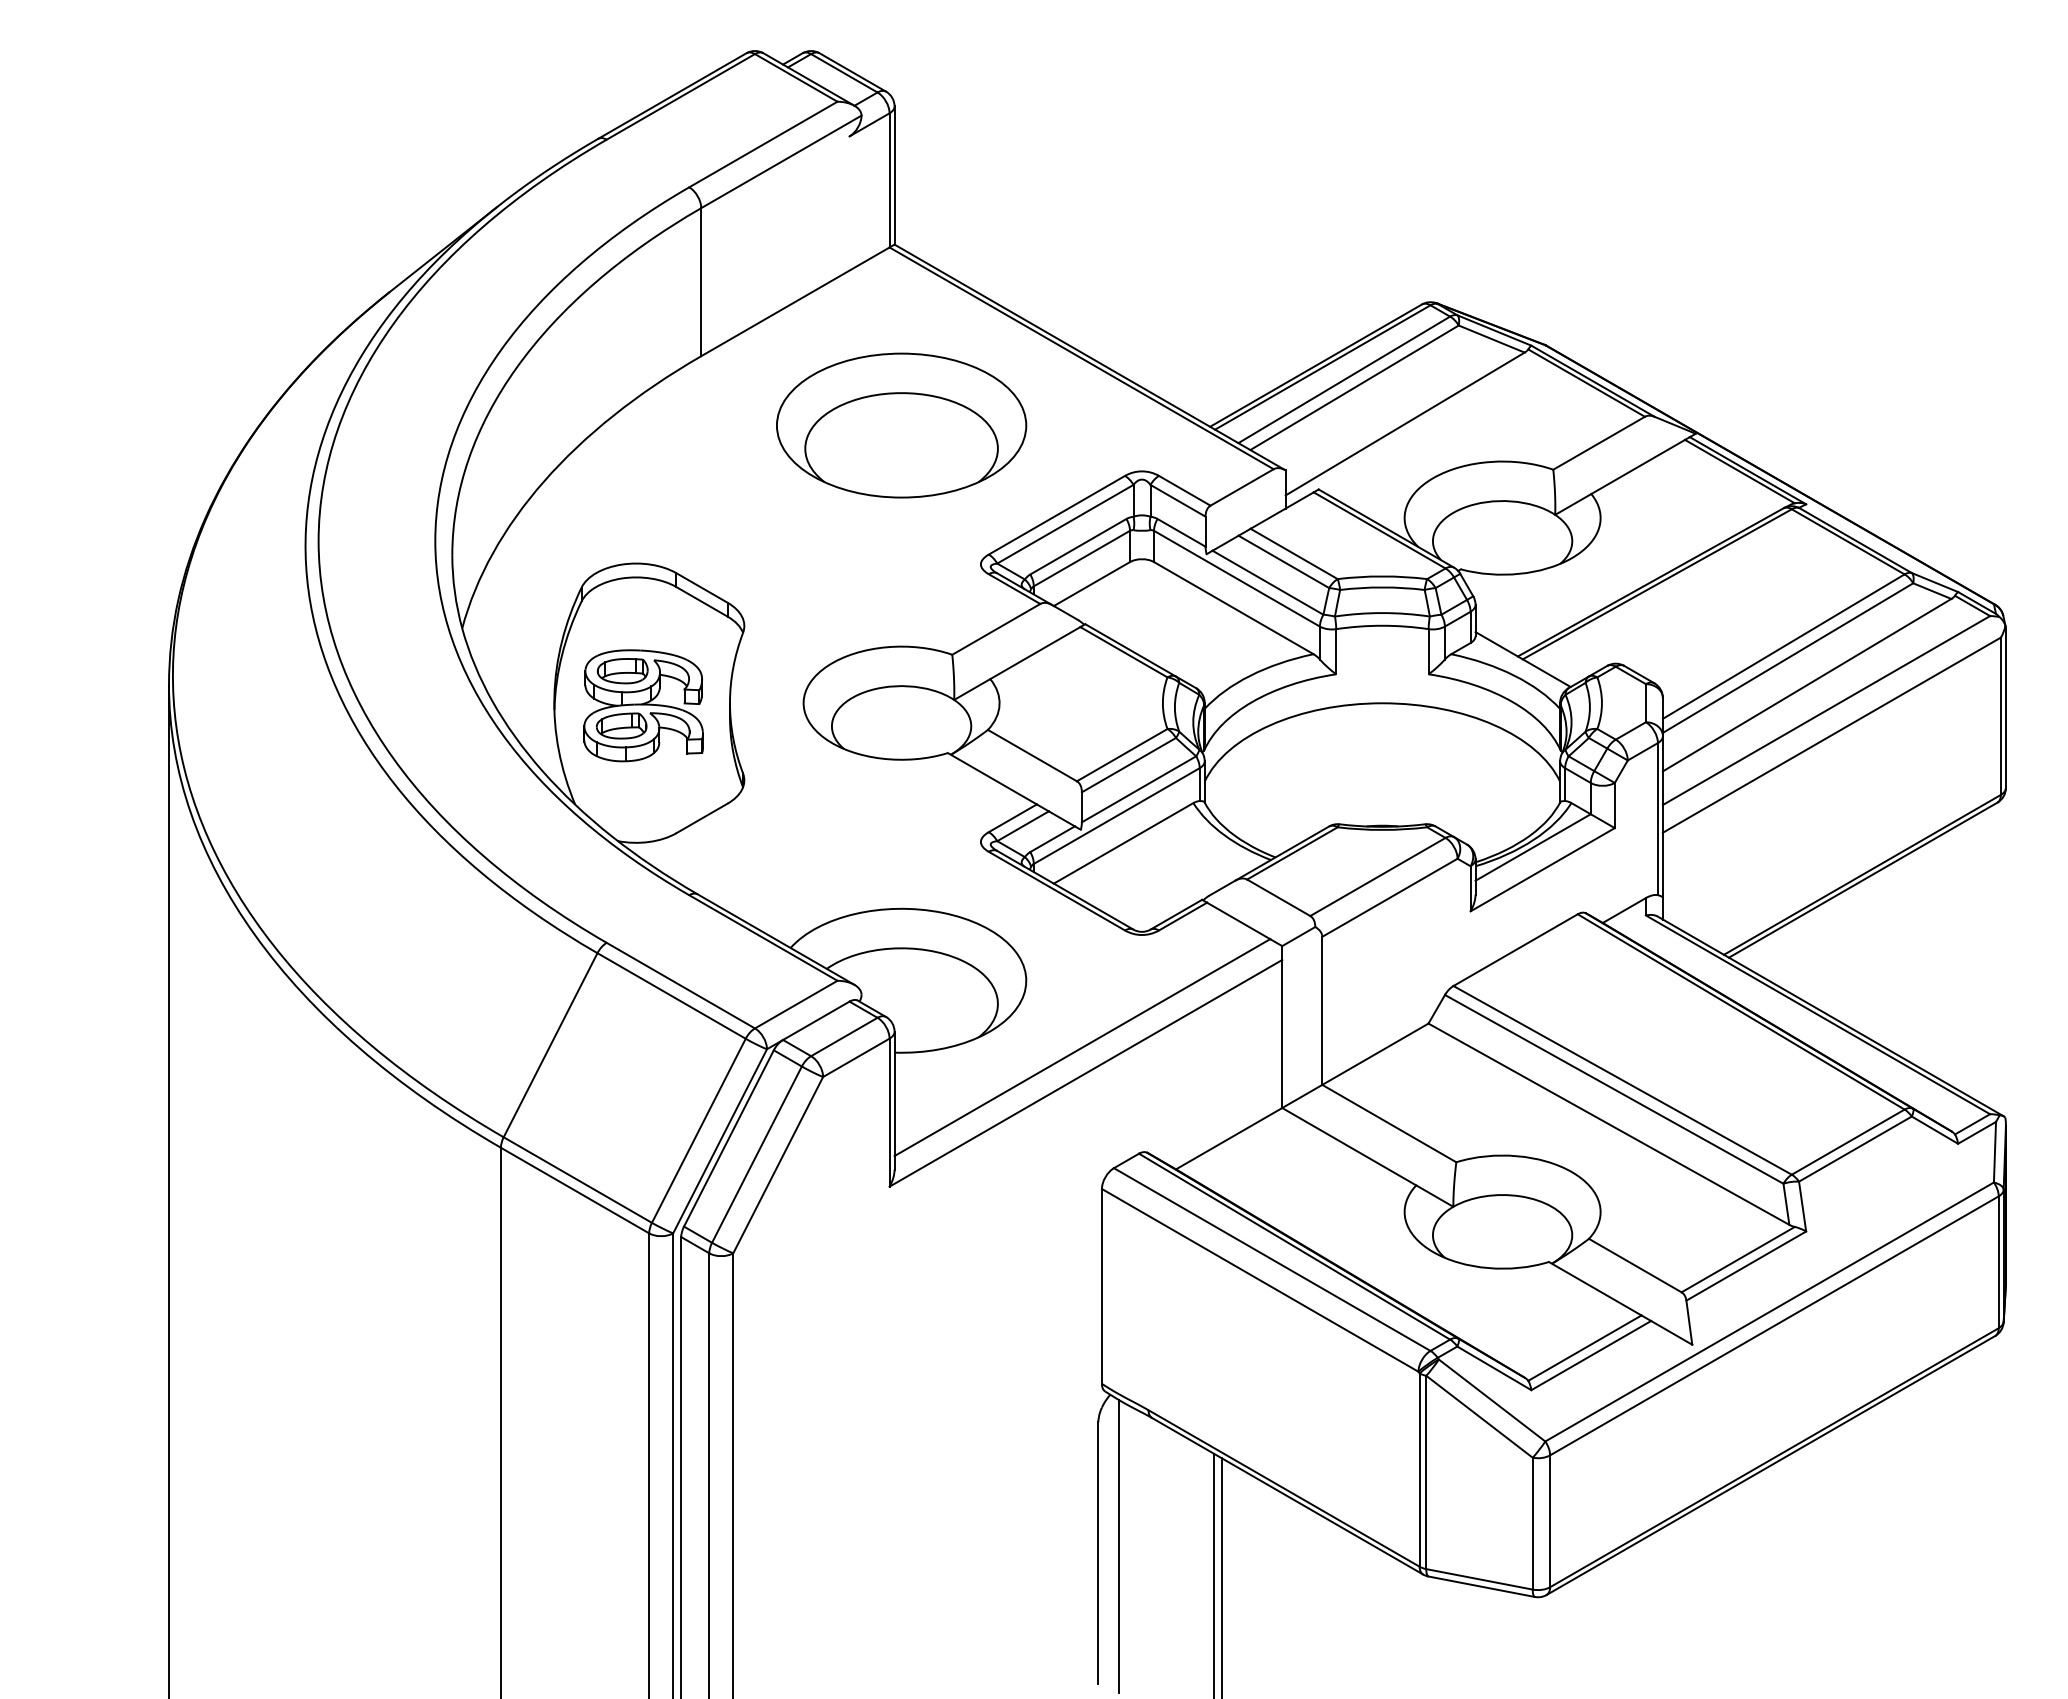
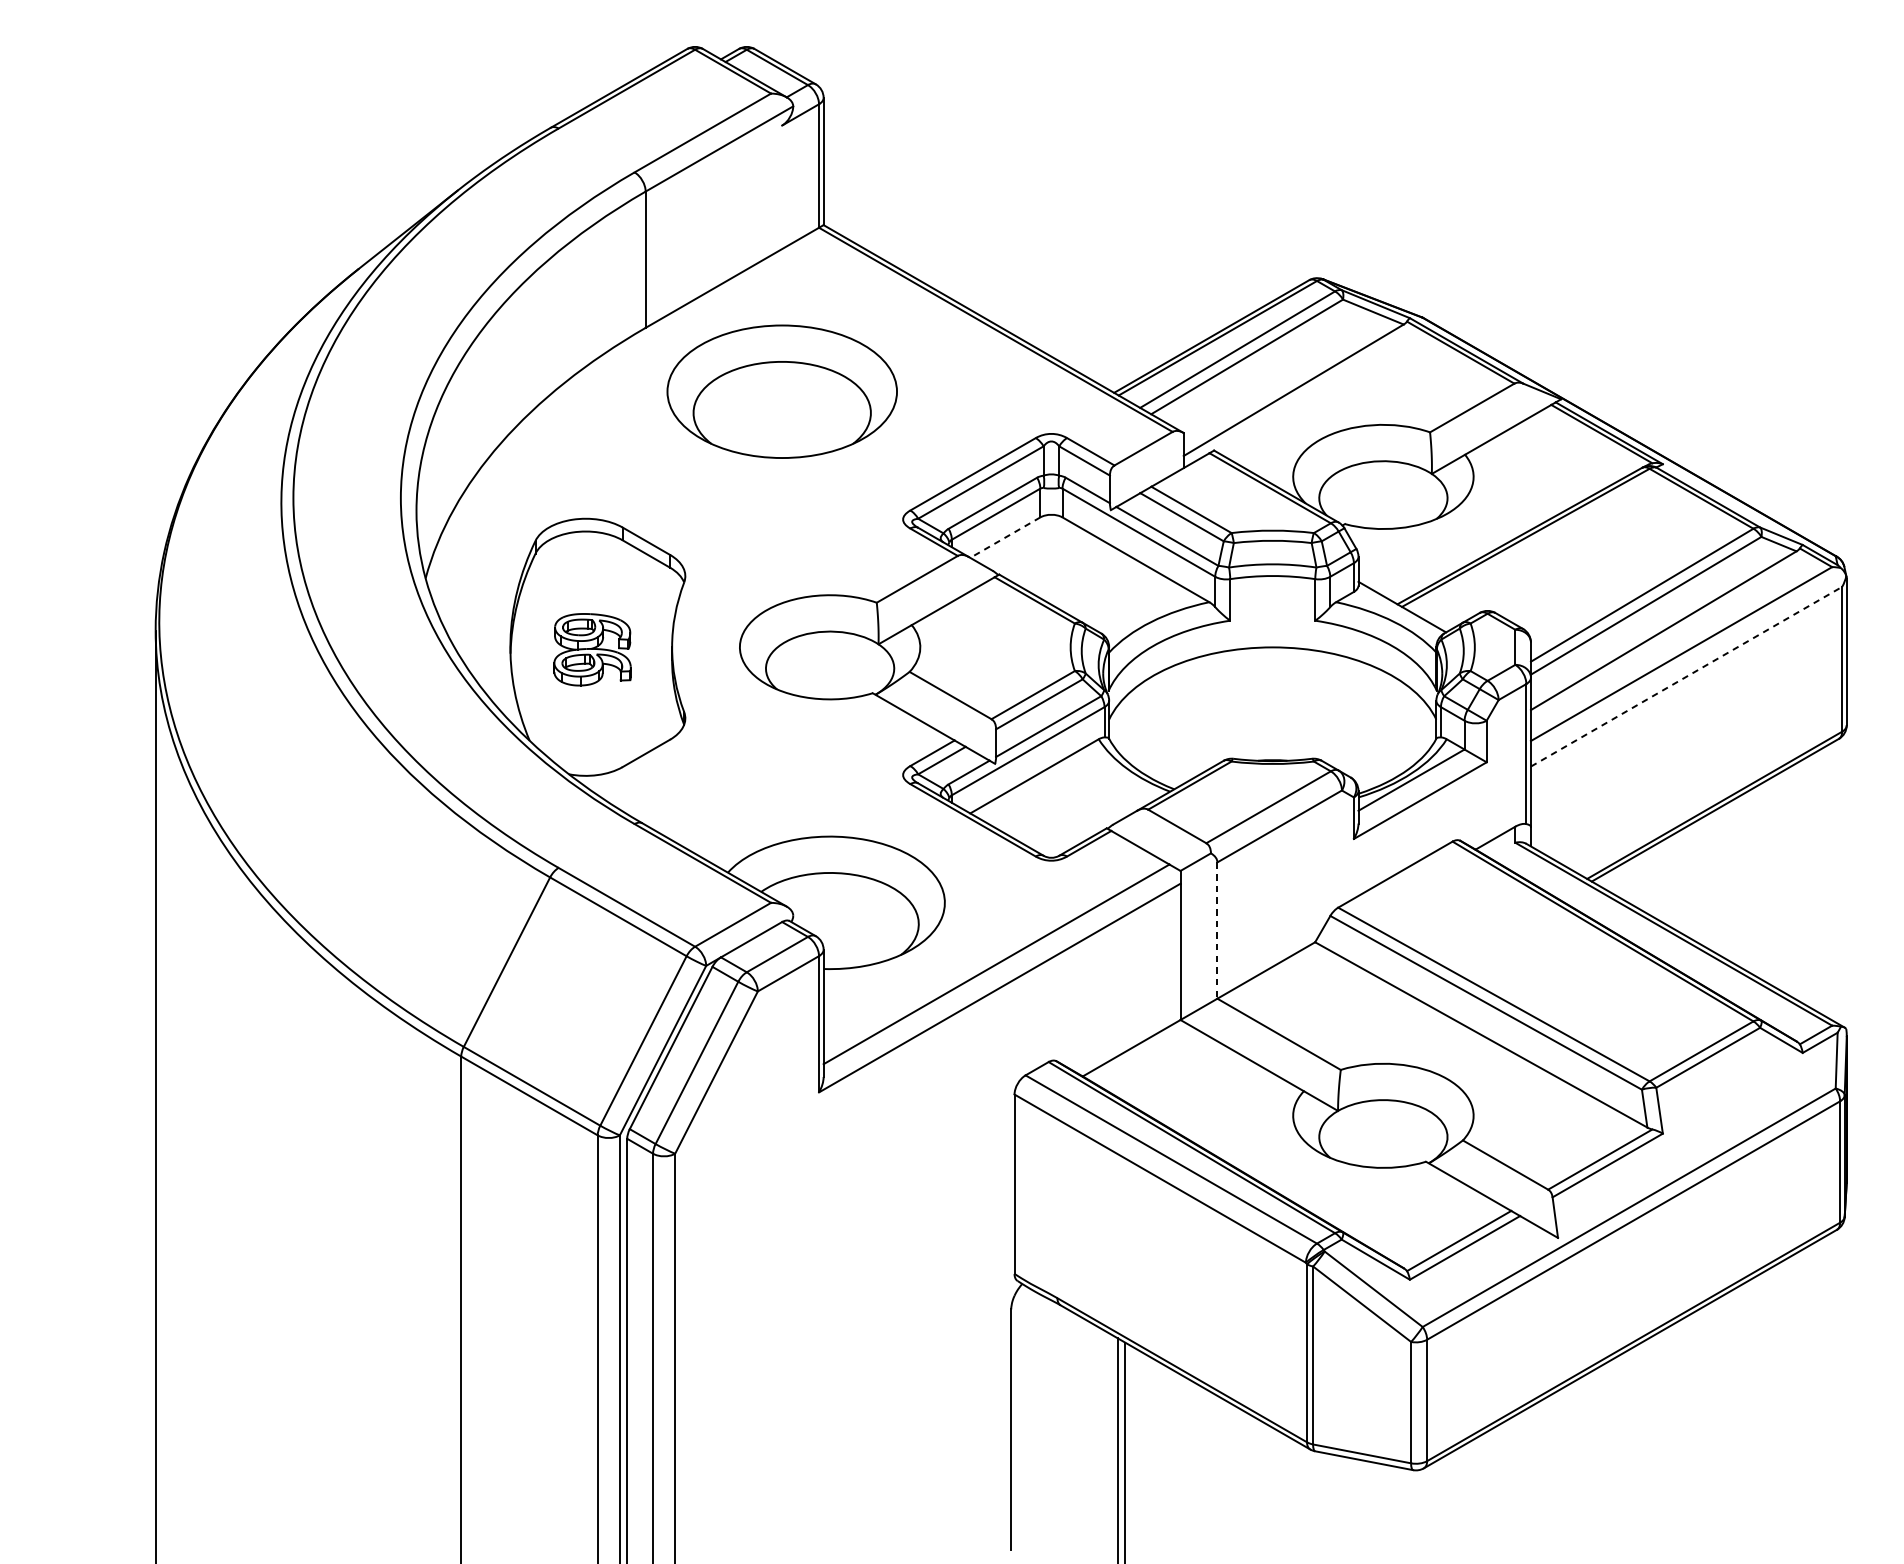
part: (901, 425) -> (782, 391), moved
line: (1091, 584) -> (1004, 538), solid -> dashed
part: (643, 705) -> (592, 649), size x0.7
line: (1832, 734) -> (1687, 676), solid -> dashed
line: (1322, 1011) -> (1217, 931), solid -> dashed
line: (1118, 1545) -> (1029, 1422), removed

